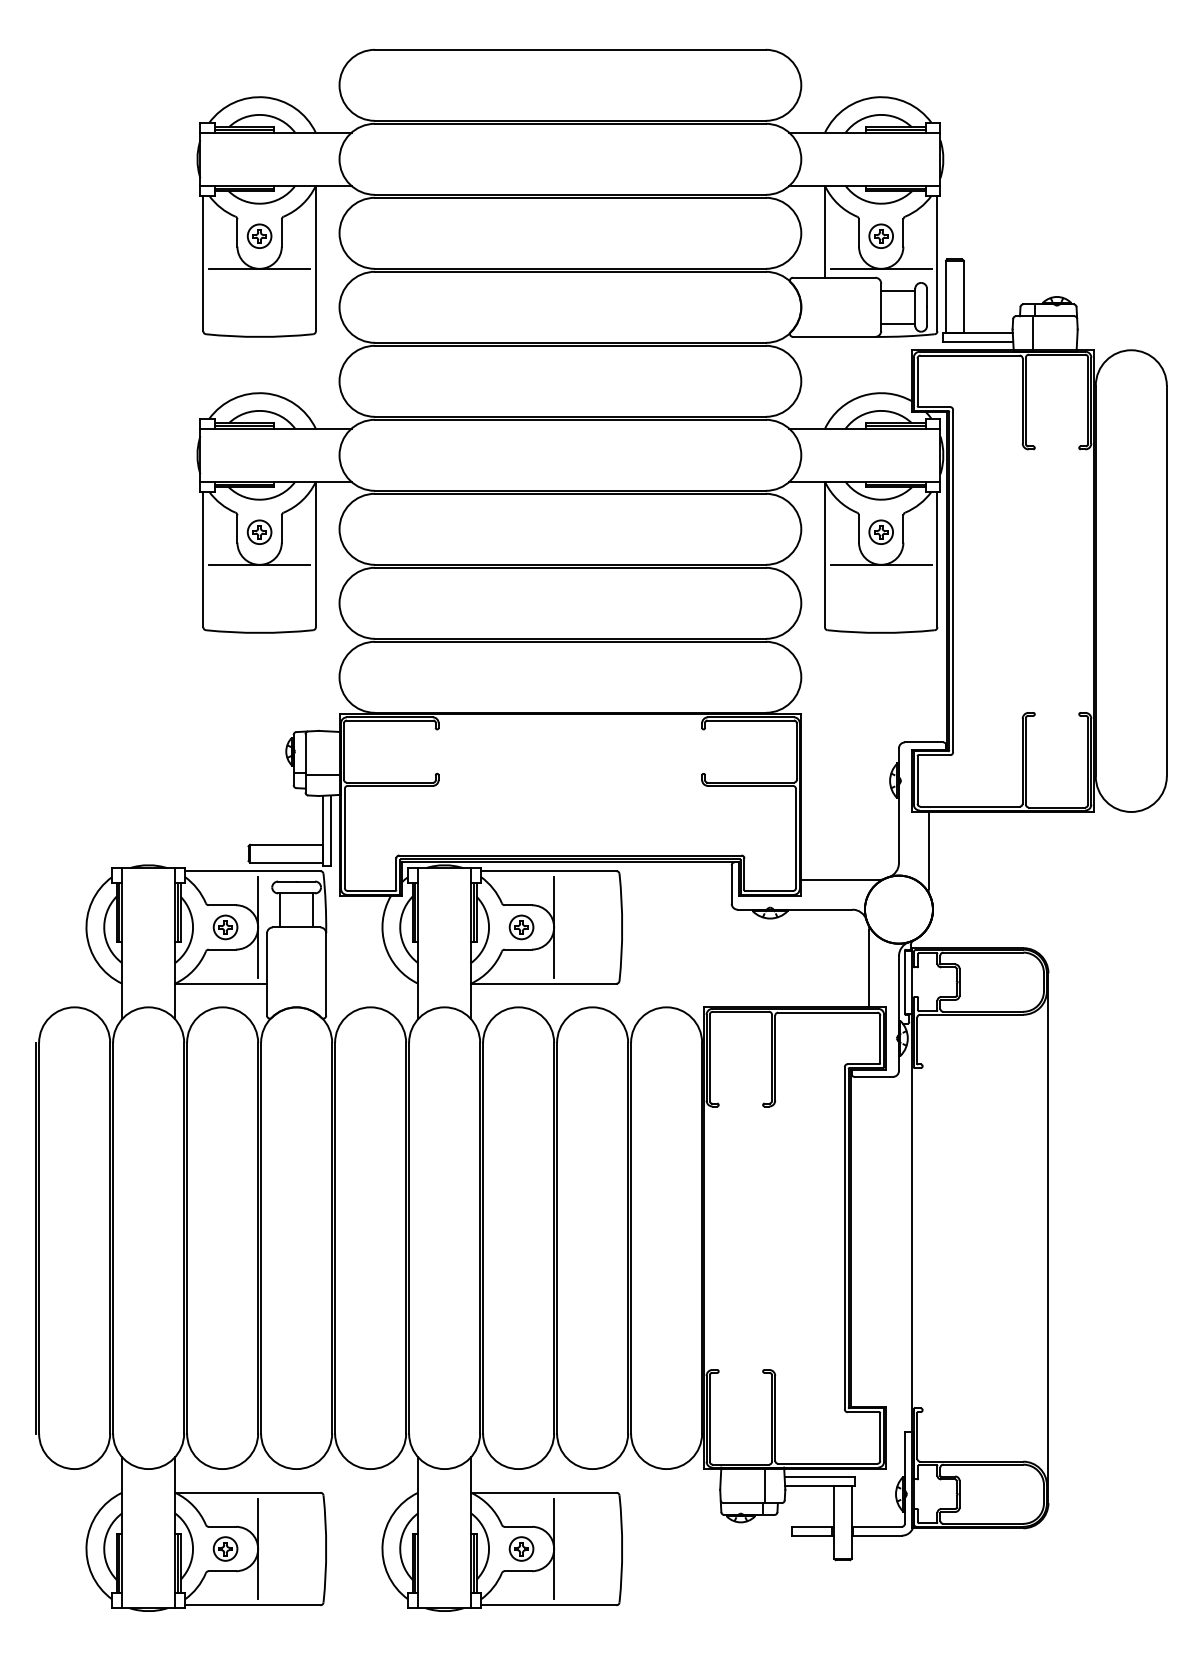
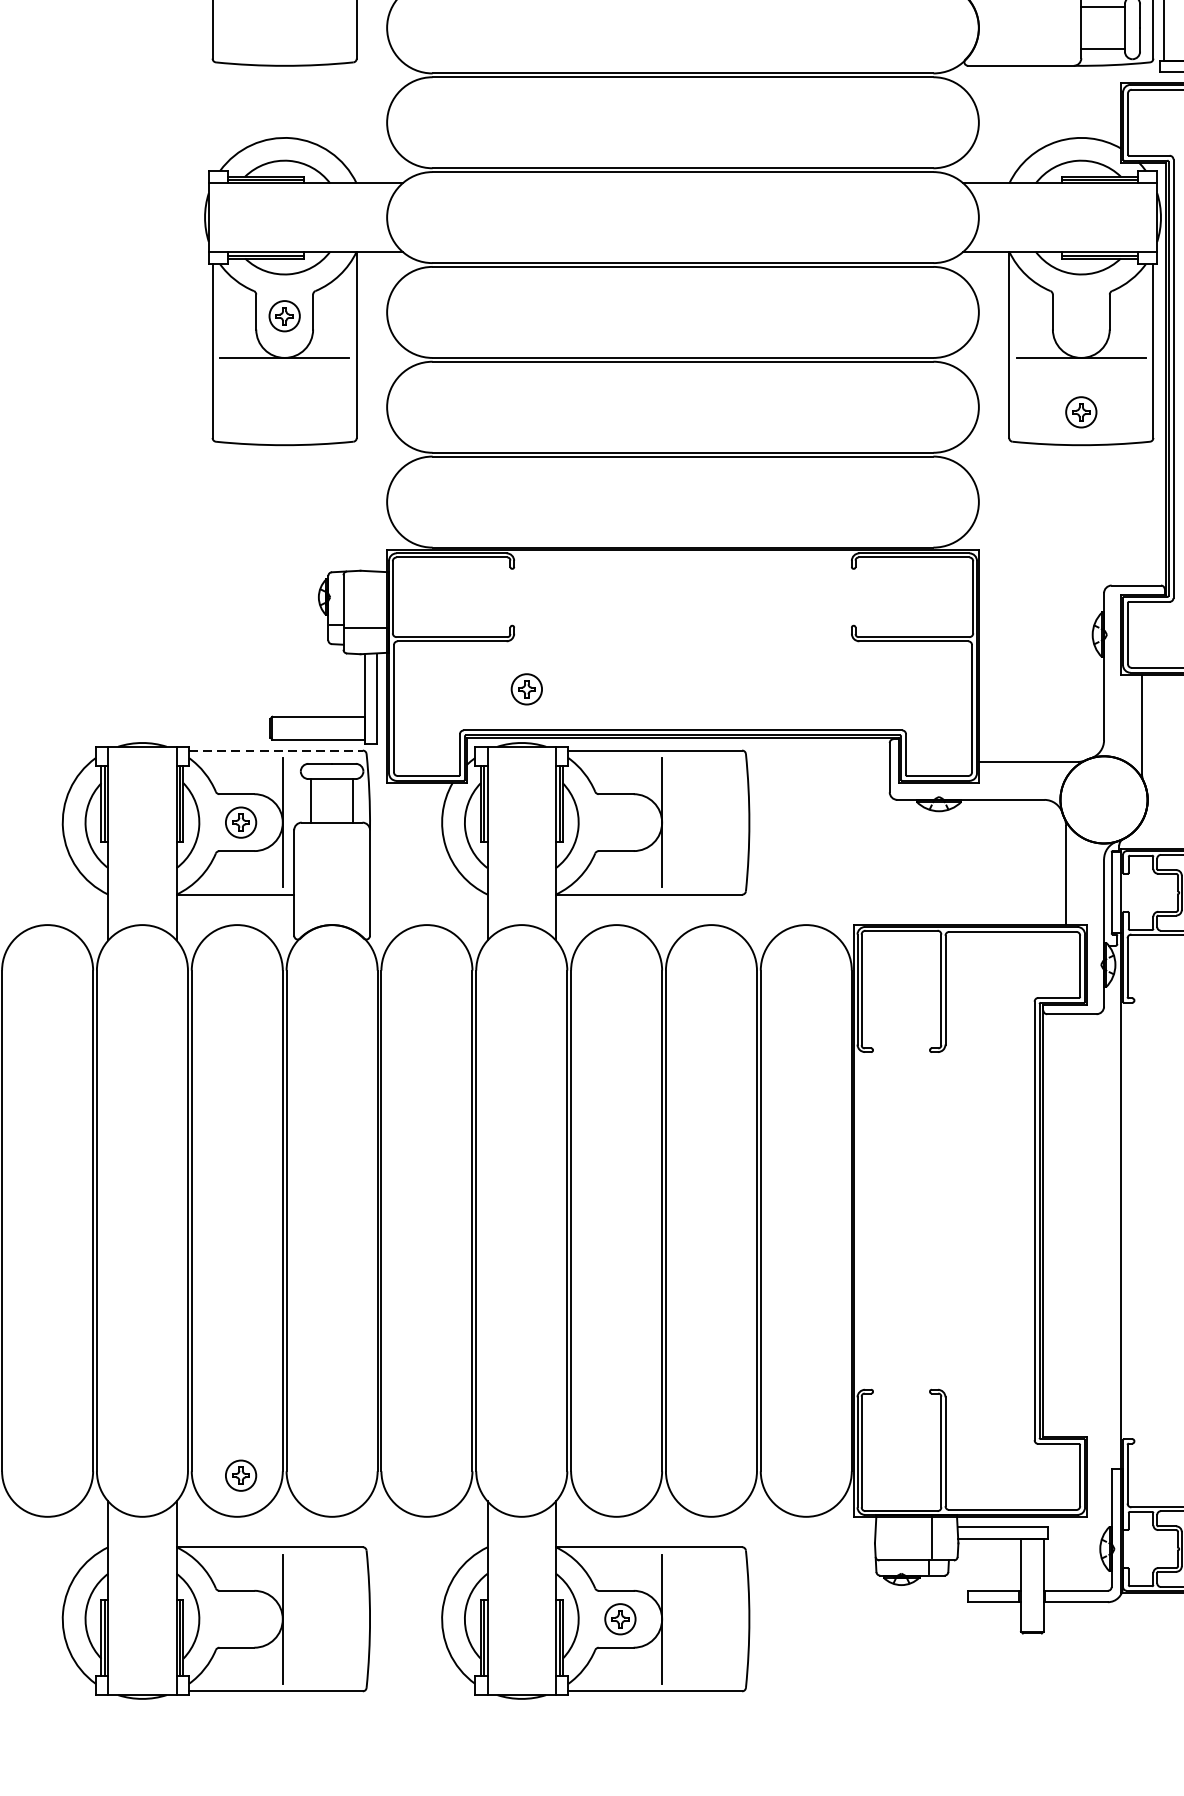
part: (880, 531) -> (1080, 411), moved
line: (252, 871) -> (275, 750), solid -> dashed
part: (521, 927) -> (526, 689), moved
part: (225, 1548) -> (240, 1475), moved

